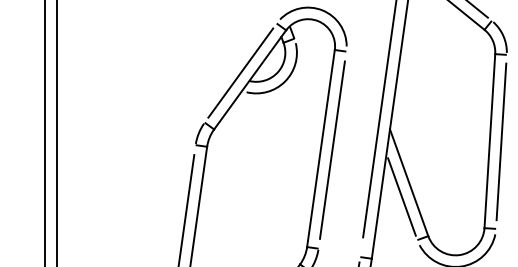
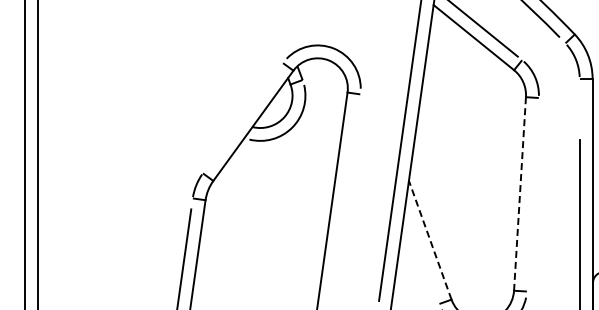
line: (240, 72) -> (242, 117), removed
line: (490, 140) -> (520, 193), solid -> dashed
line: (501, 141) -> (532, 194), removed
line: (332, 149) -> (344, 203), removed
line: (409, 182) -> (430, 239), solid -> dashed
line: (401, 197) -> (421, 256), removed

